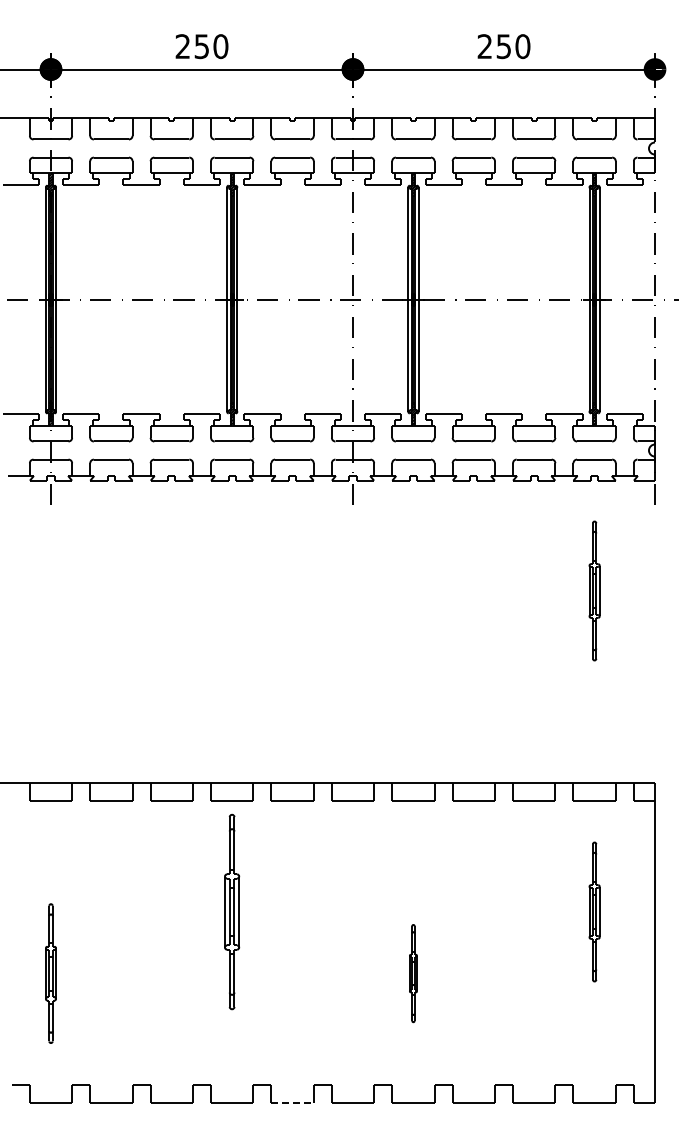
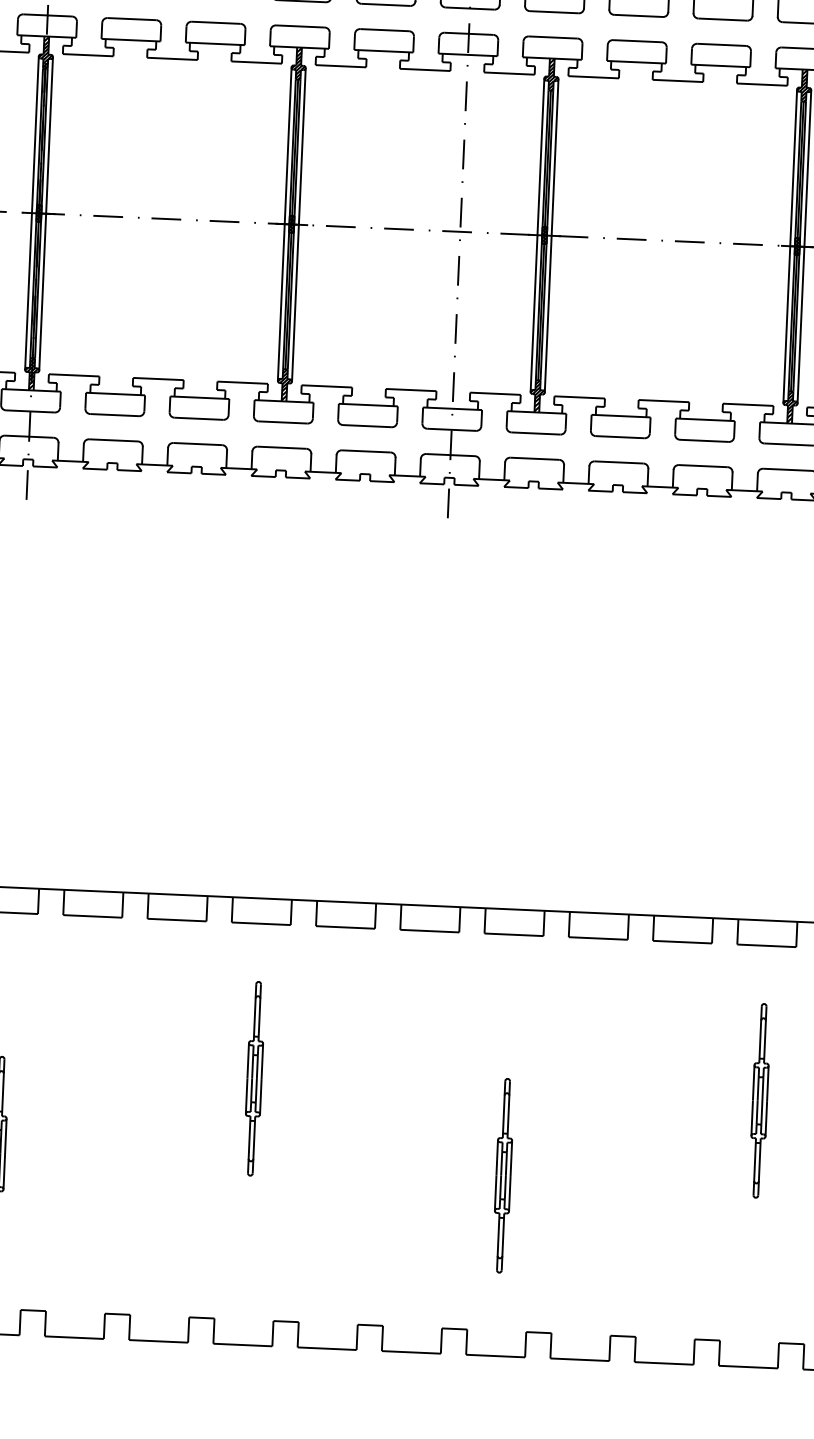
part: (594, 590) -> (779, 652), removed
part: (232, 911) -> (254, 1078), size x0.71
part: (413, 973) -> (503, 1175), size x1.43
line: (293, 1102) -> (328, 1348), dashed -> solid

